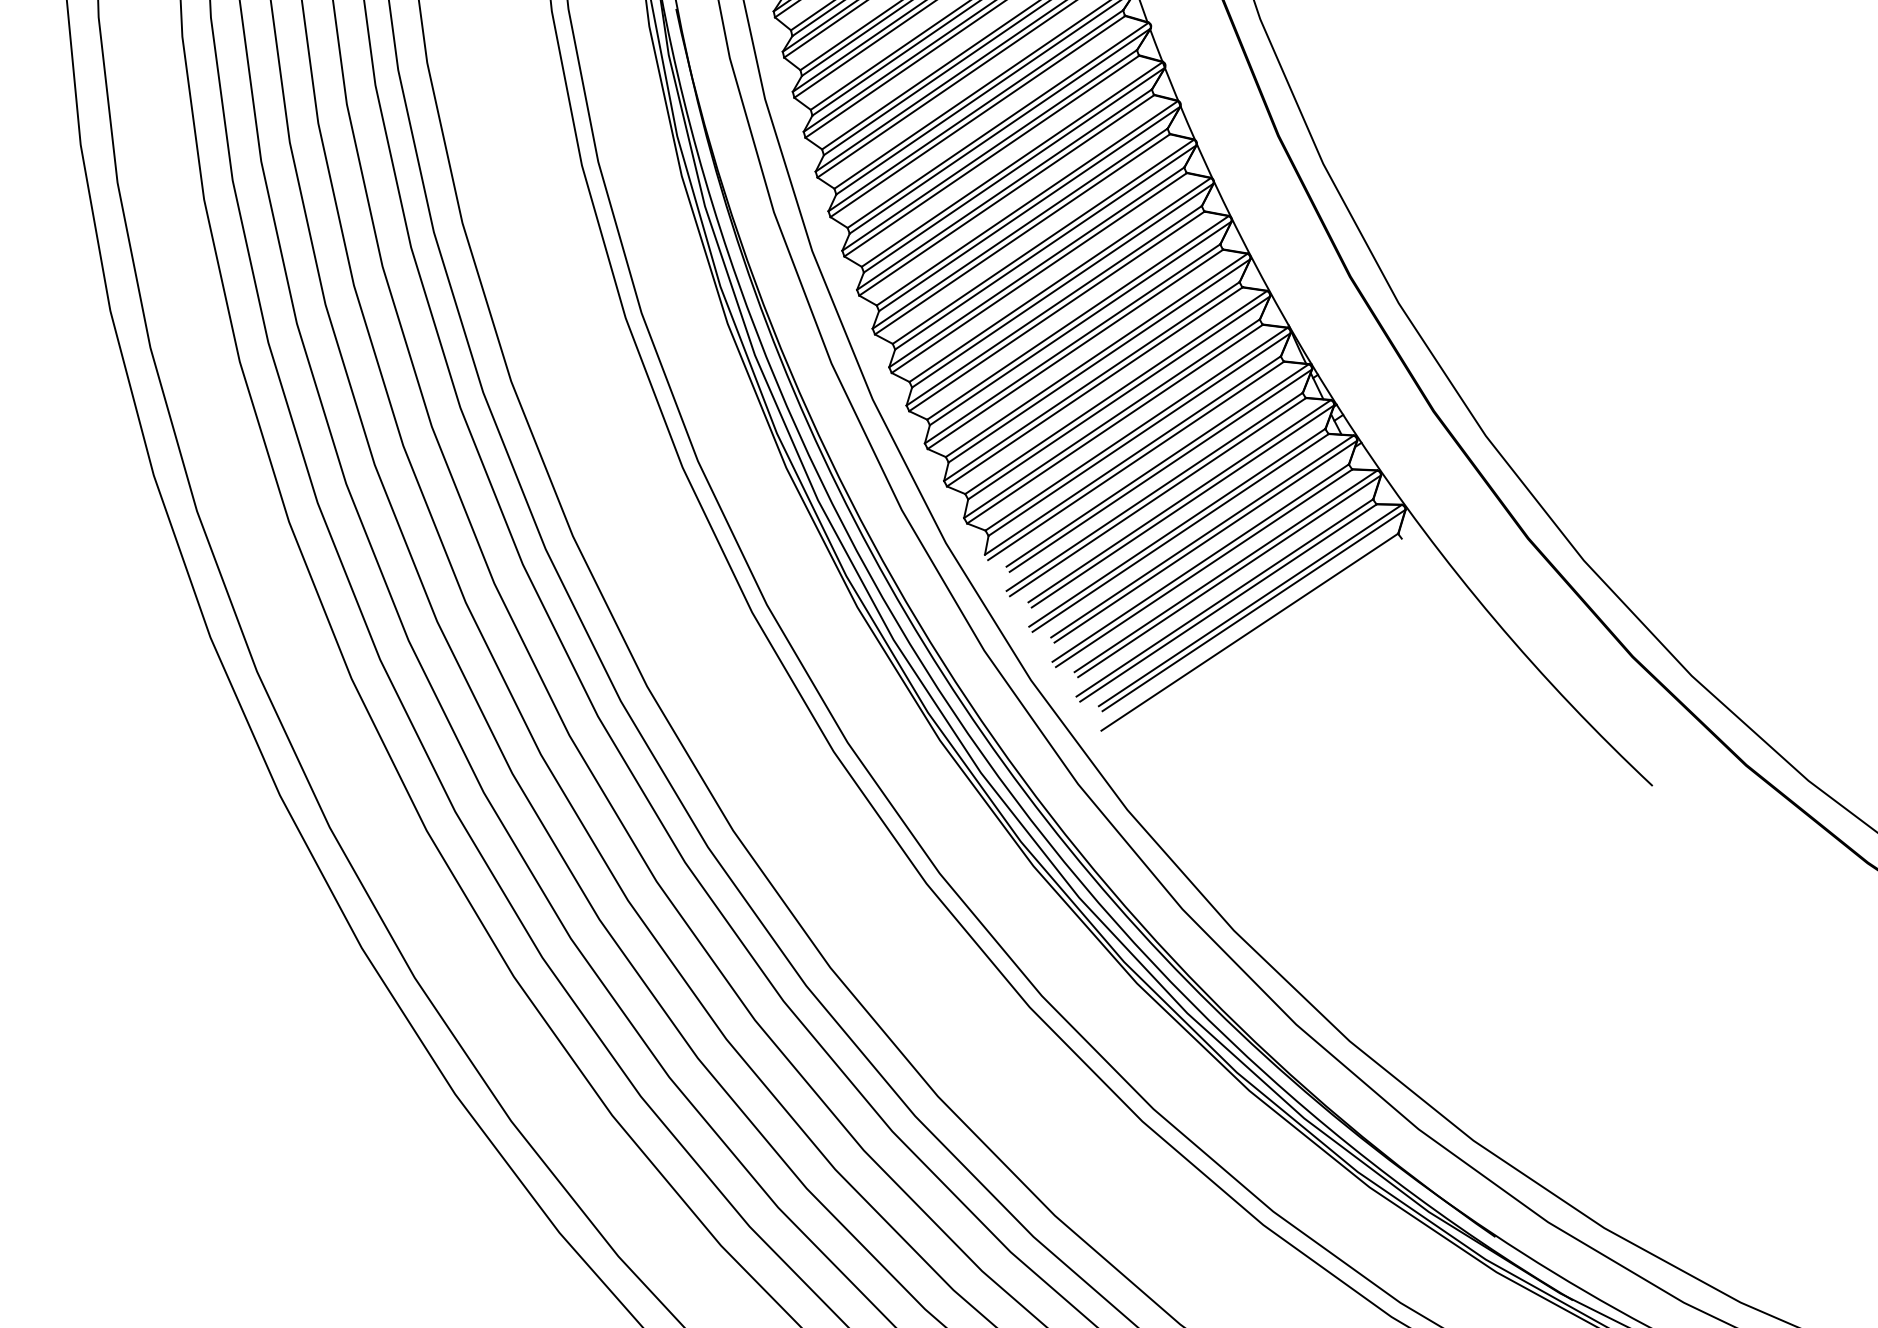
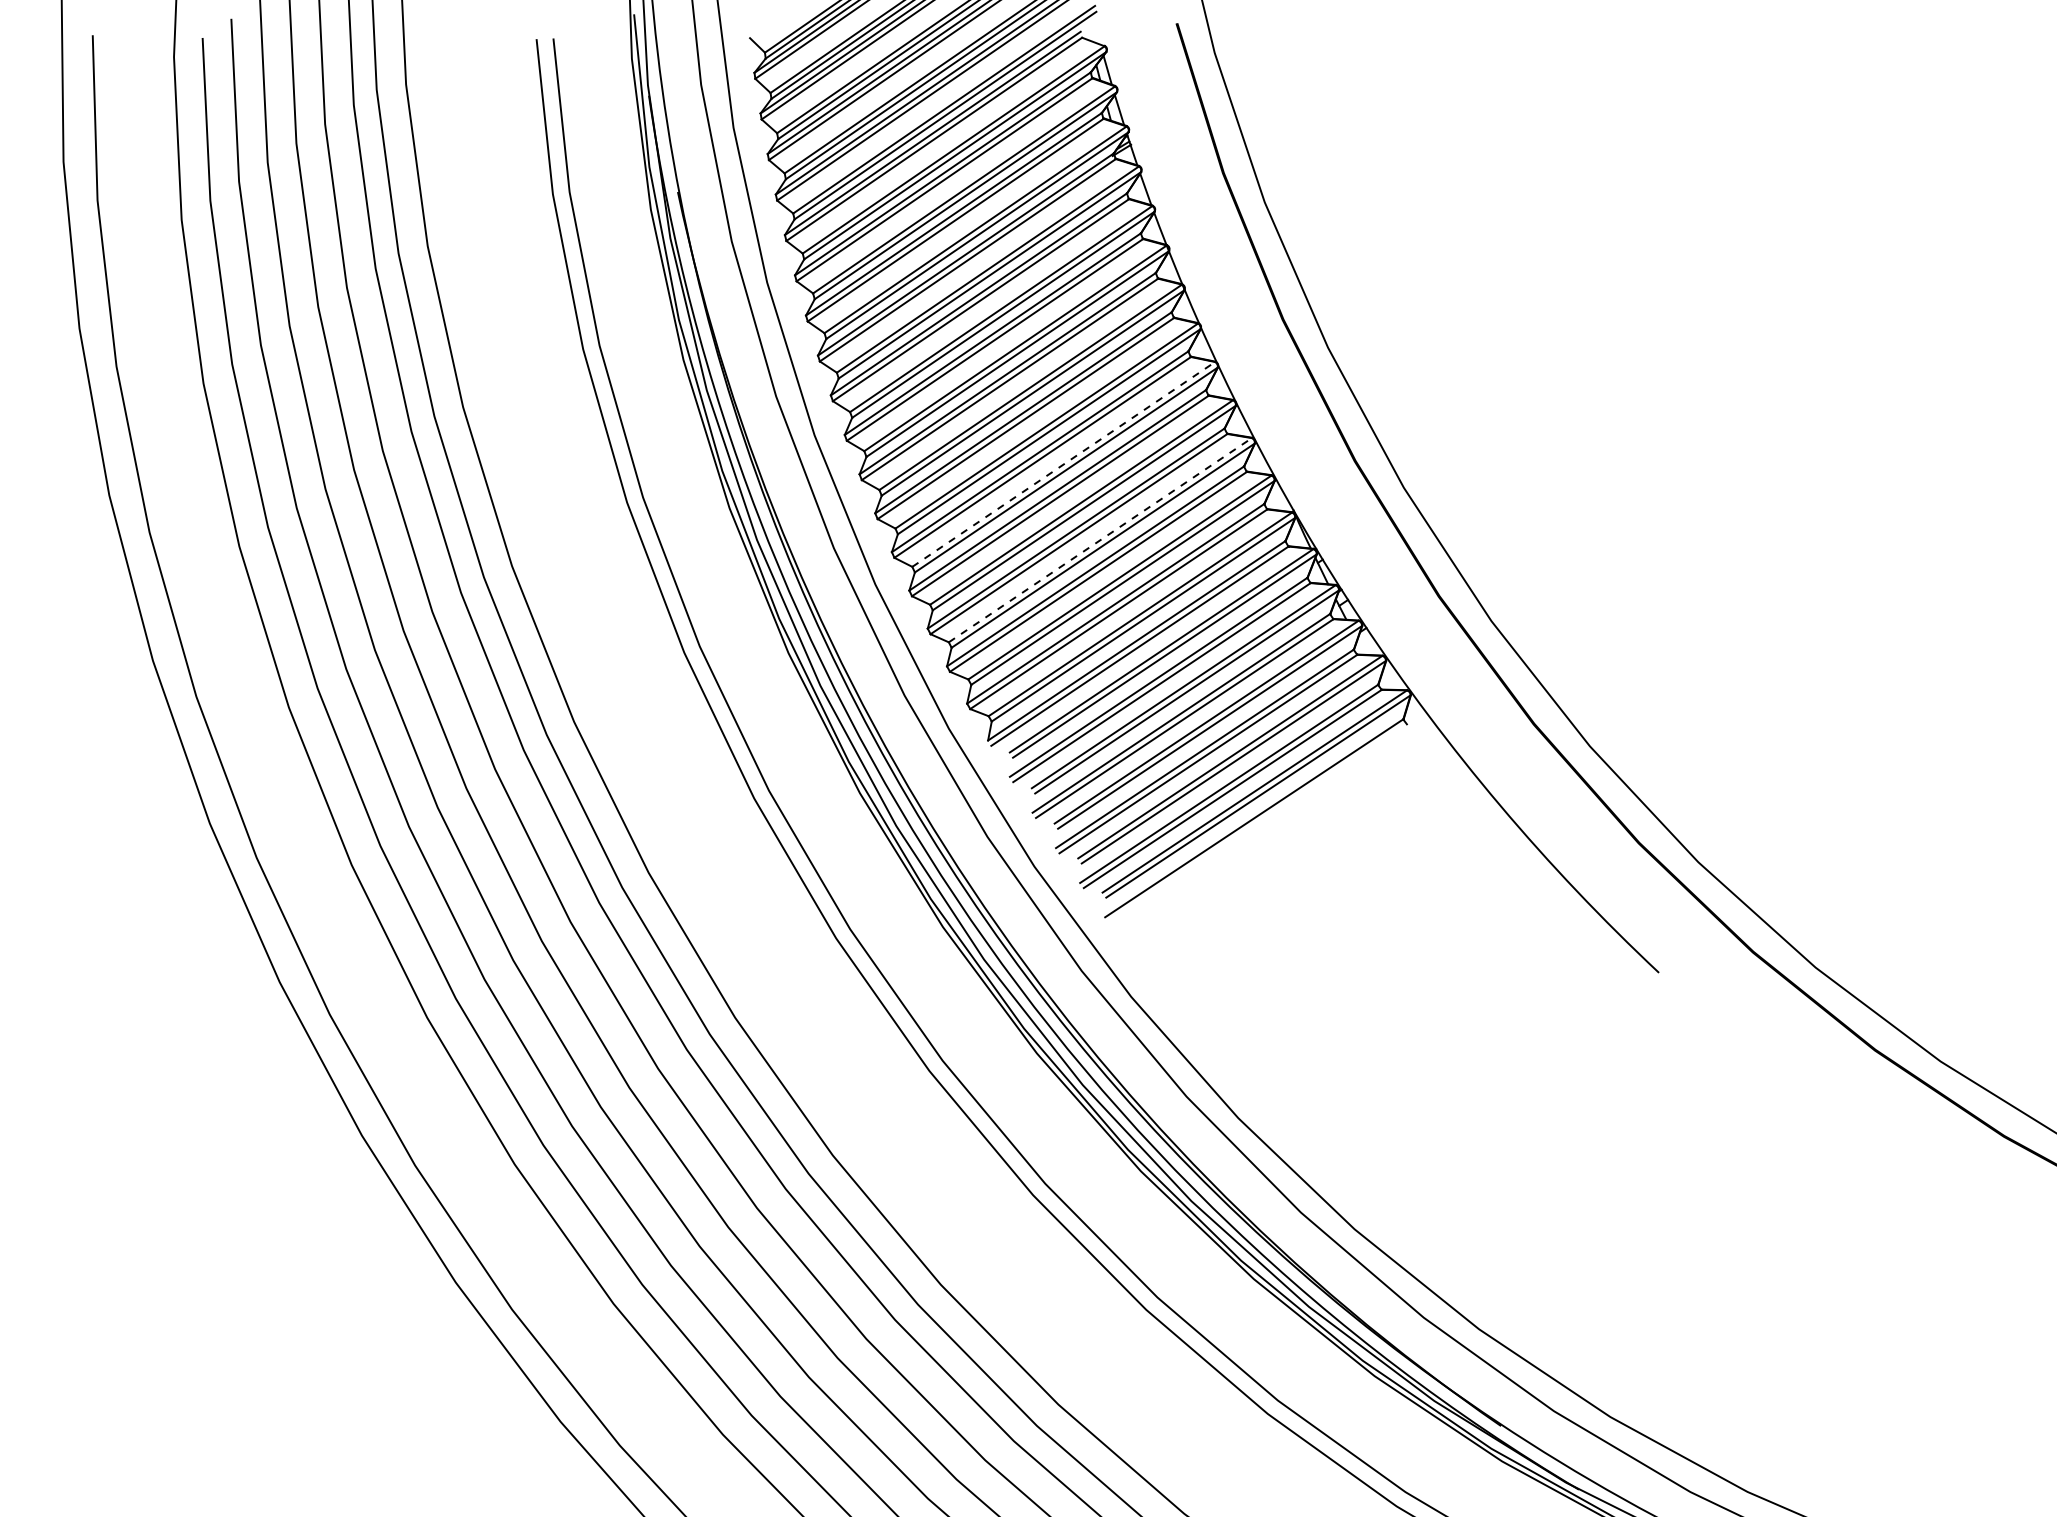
line: (1059, 280) -> (1063, 464), solid -> dashed
line: (1096, 355) -> (1100, 540), solid -> dashed

